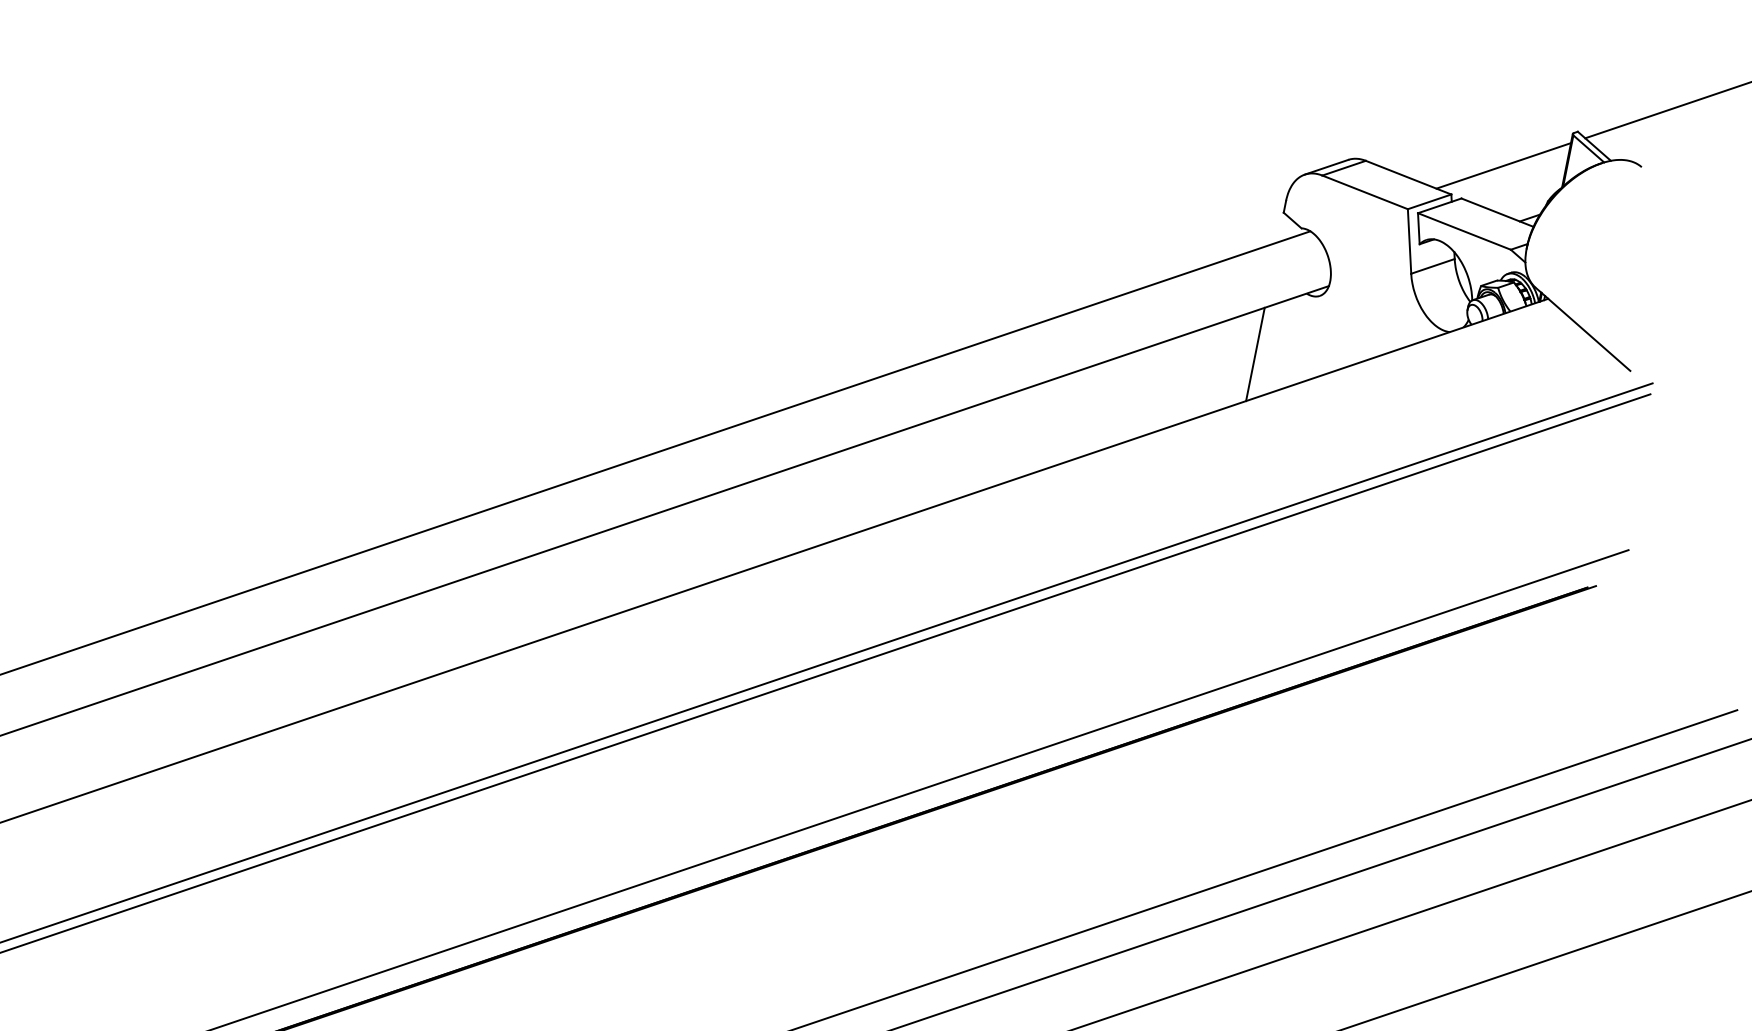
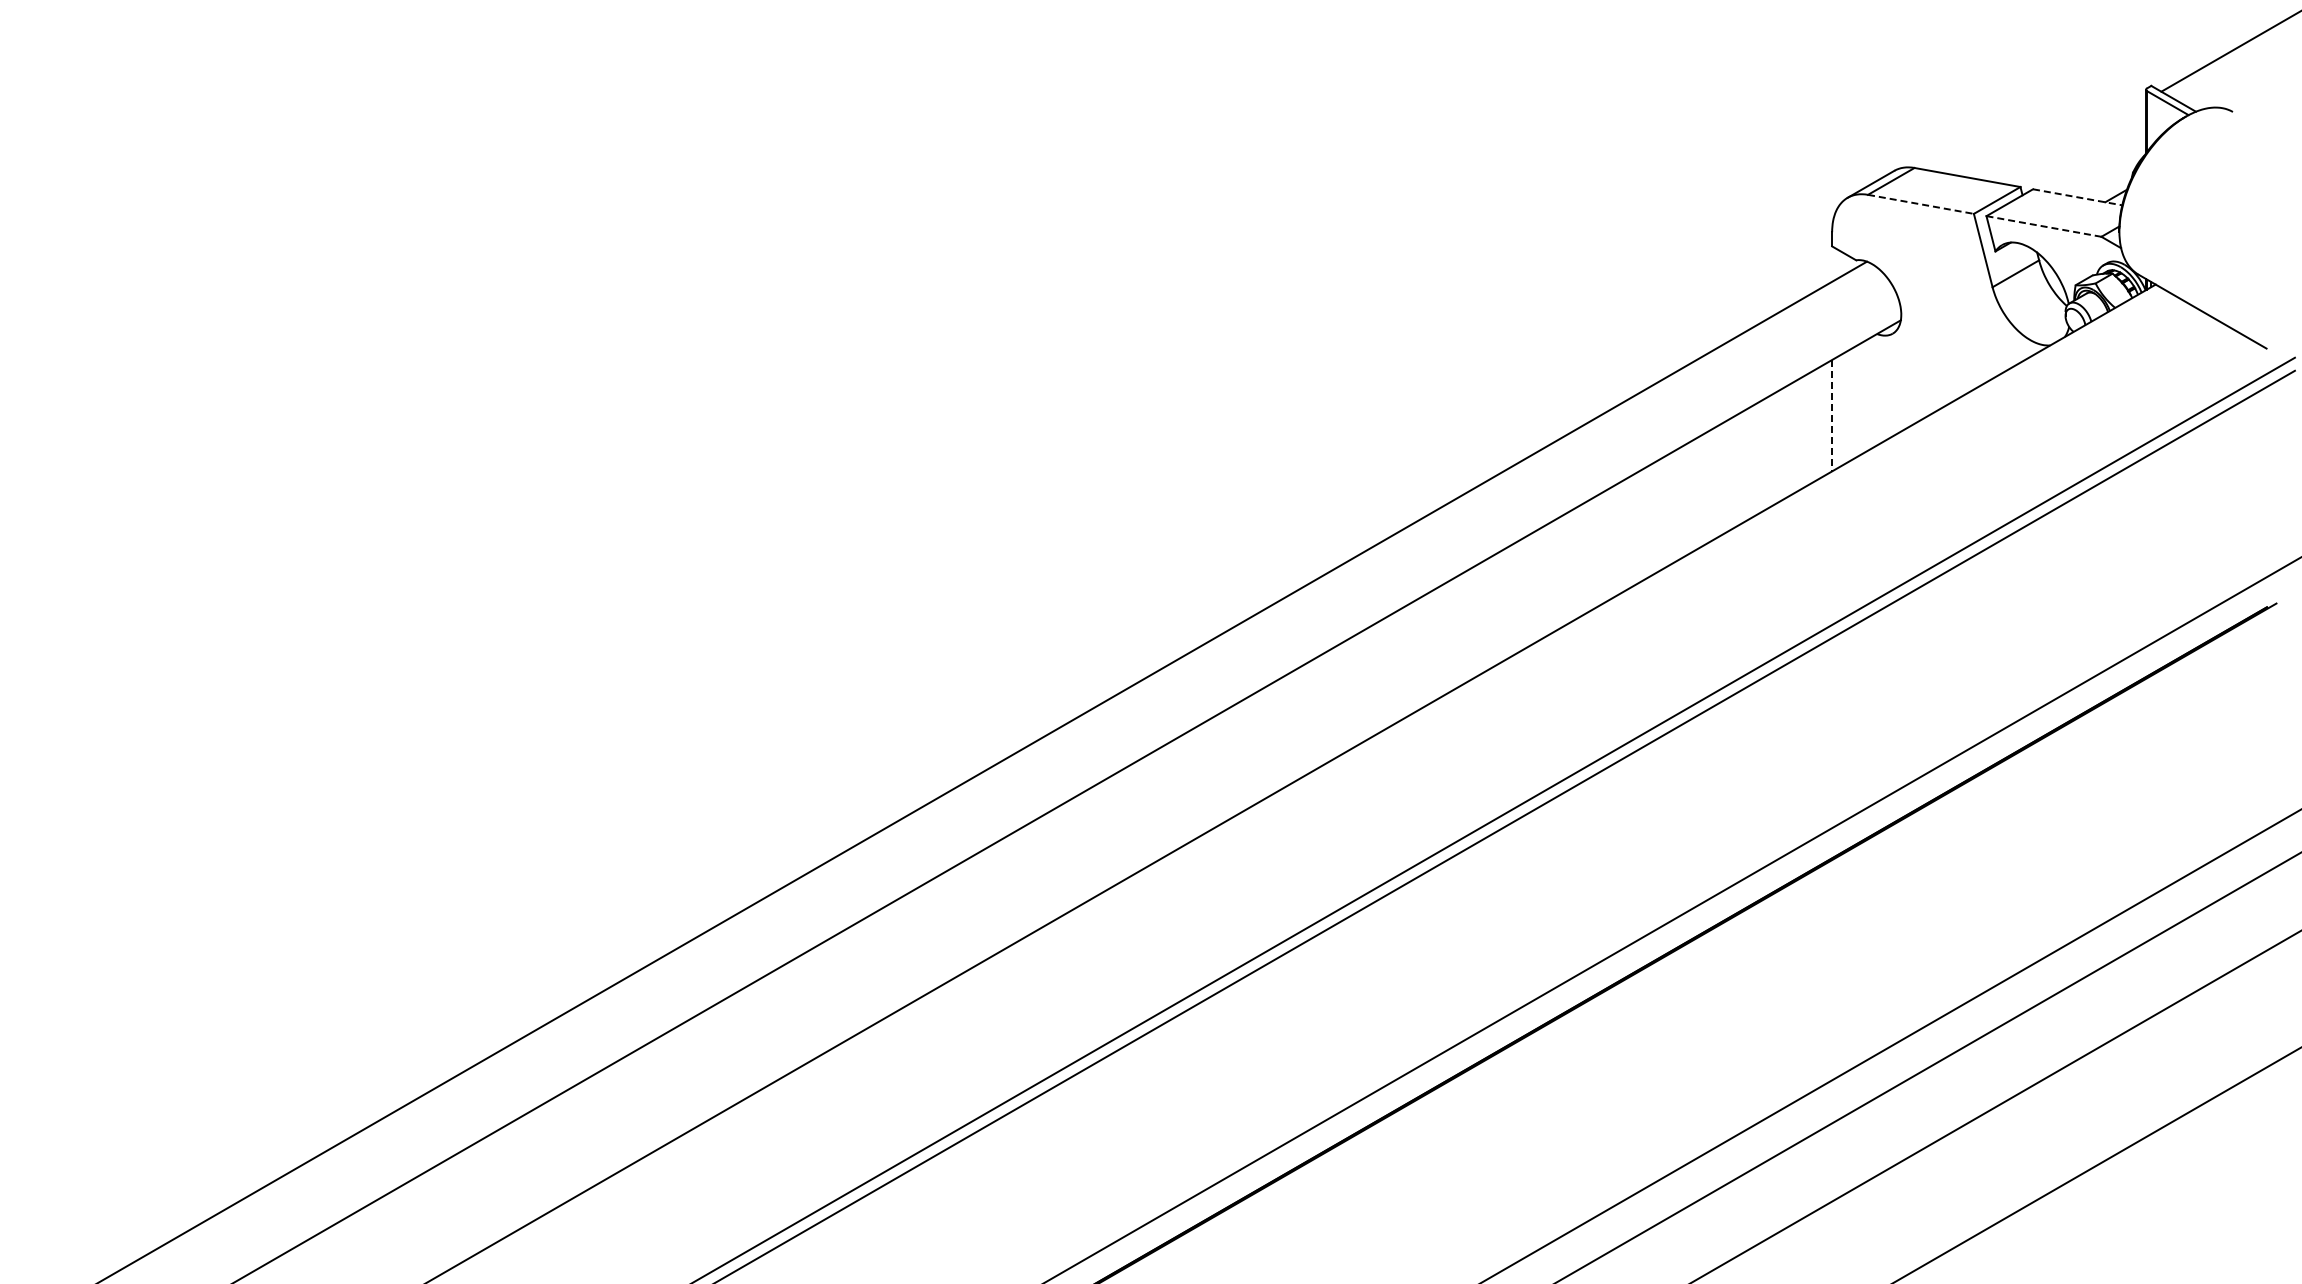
line: (1504, 165) -> (2074, 141), removed
line: (1364, 192) -> (1920, 204), solid -> dashed
line: (1498, 212) -> (2078, 197), solid -> dashed
line: (1464, 231) -> (2044, 226), solid -> dashed
line: (1255, 354) -> (1832, 415), solid -> dashed

